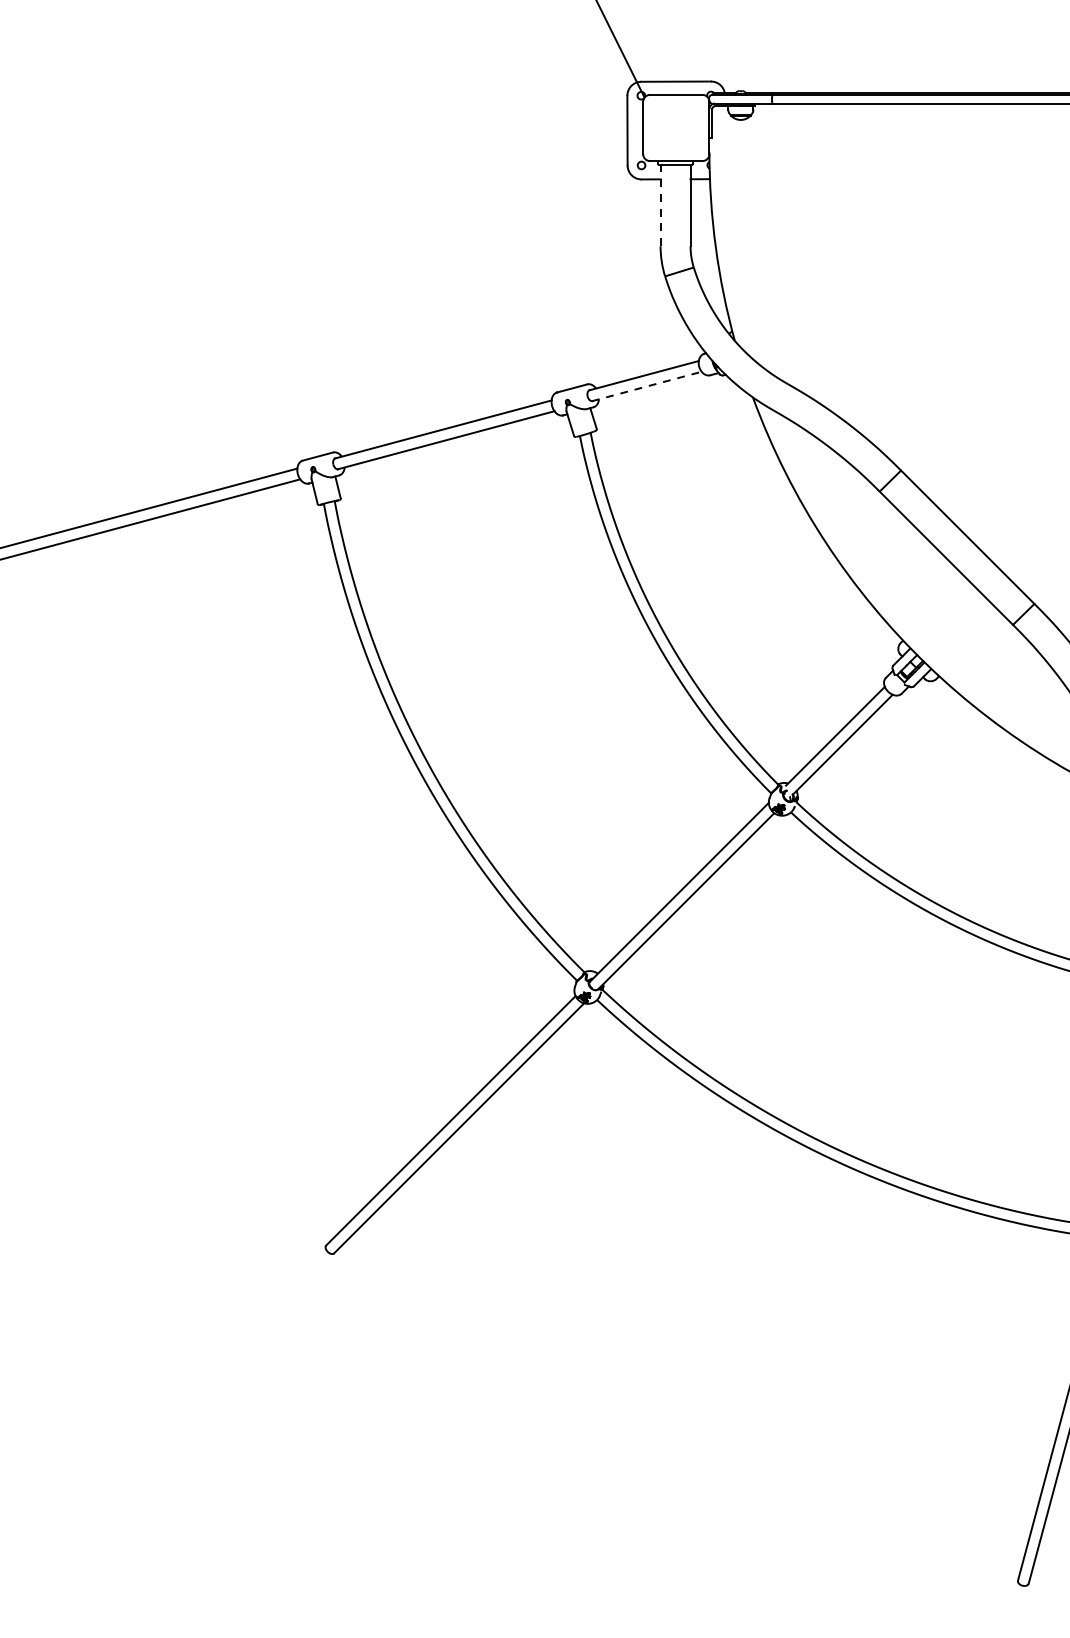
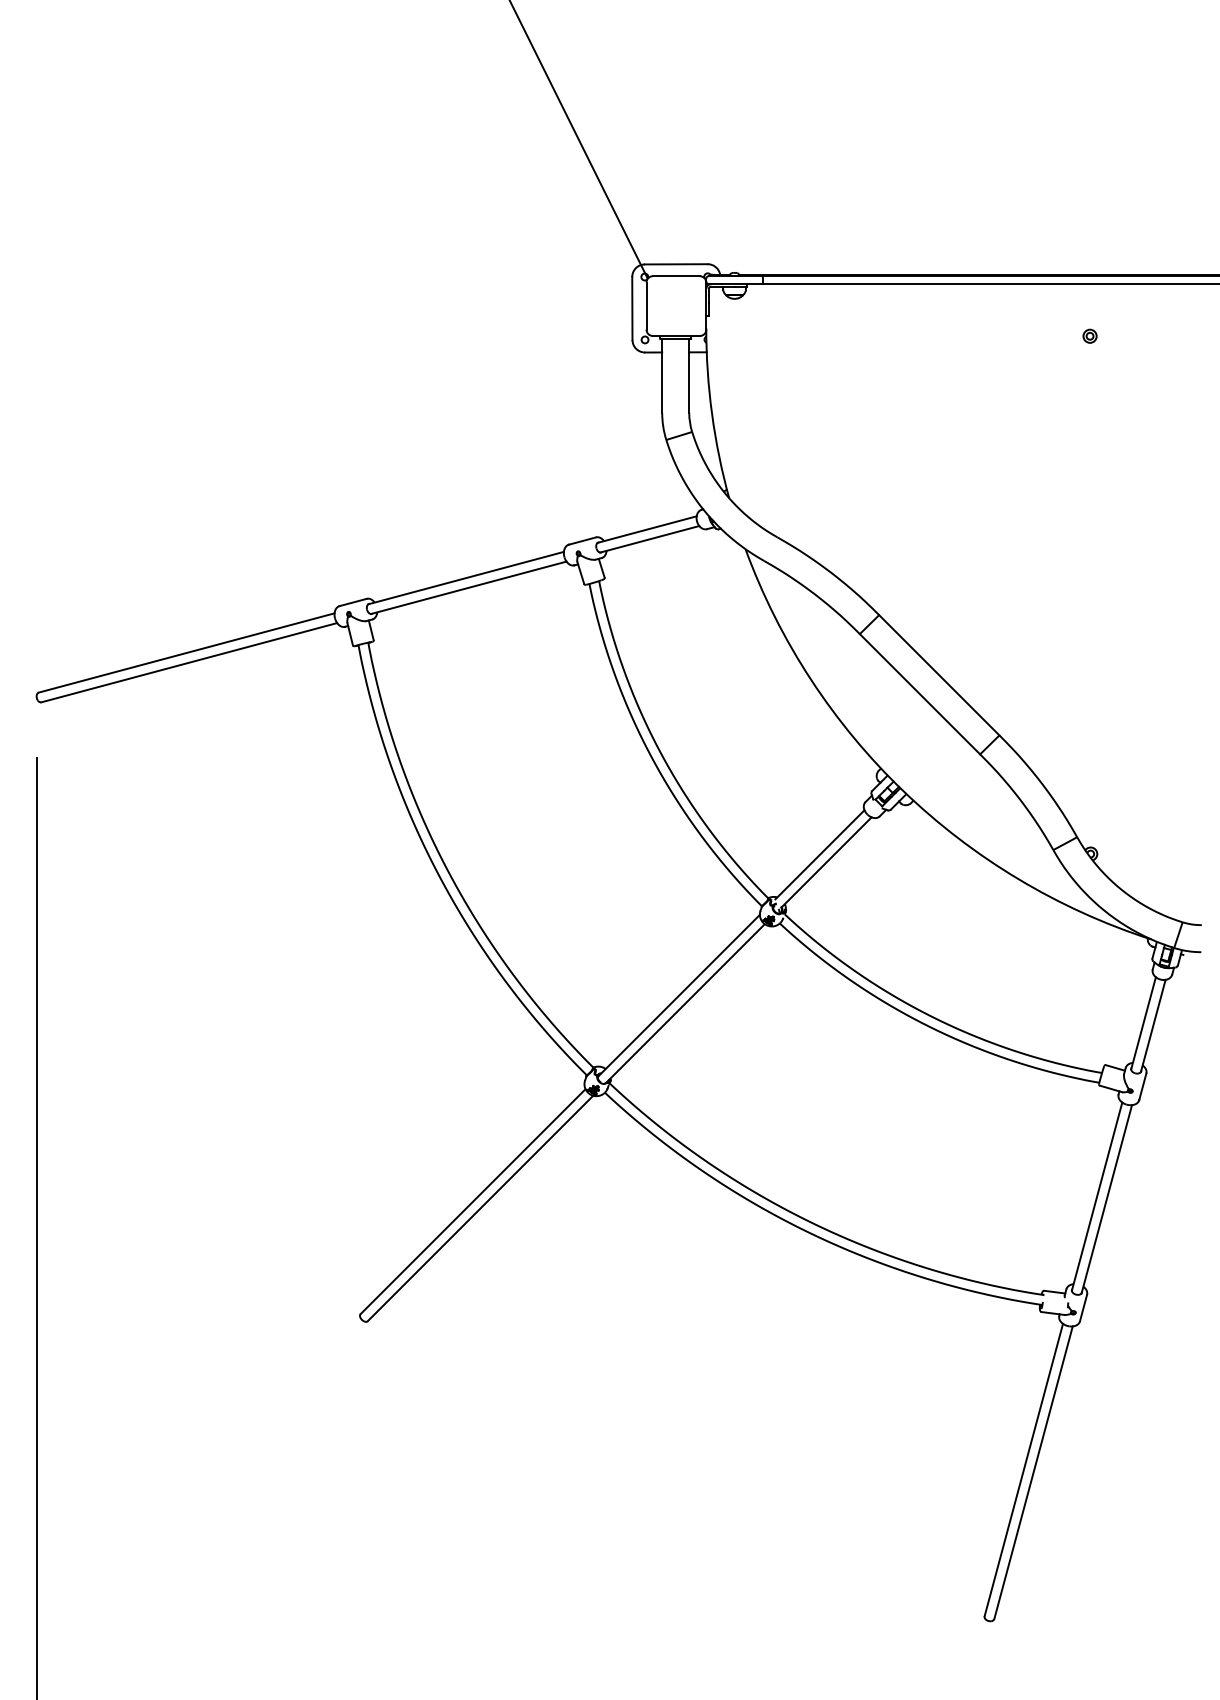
line: (660, 204) -> (662, 375), dashed -> solid
line: (647, 386) -> (650, 539), dashed -> solid

